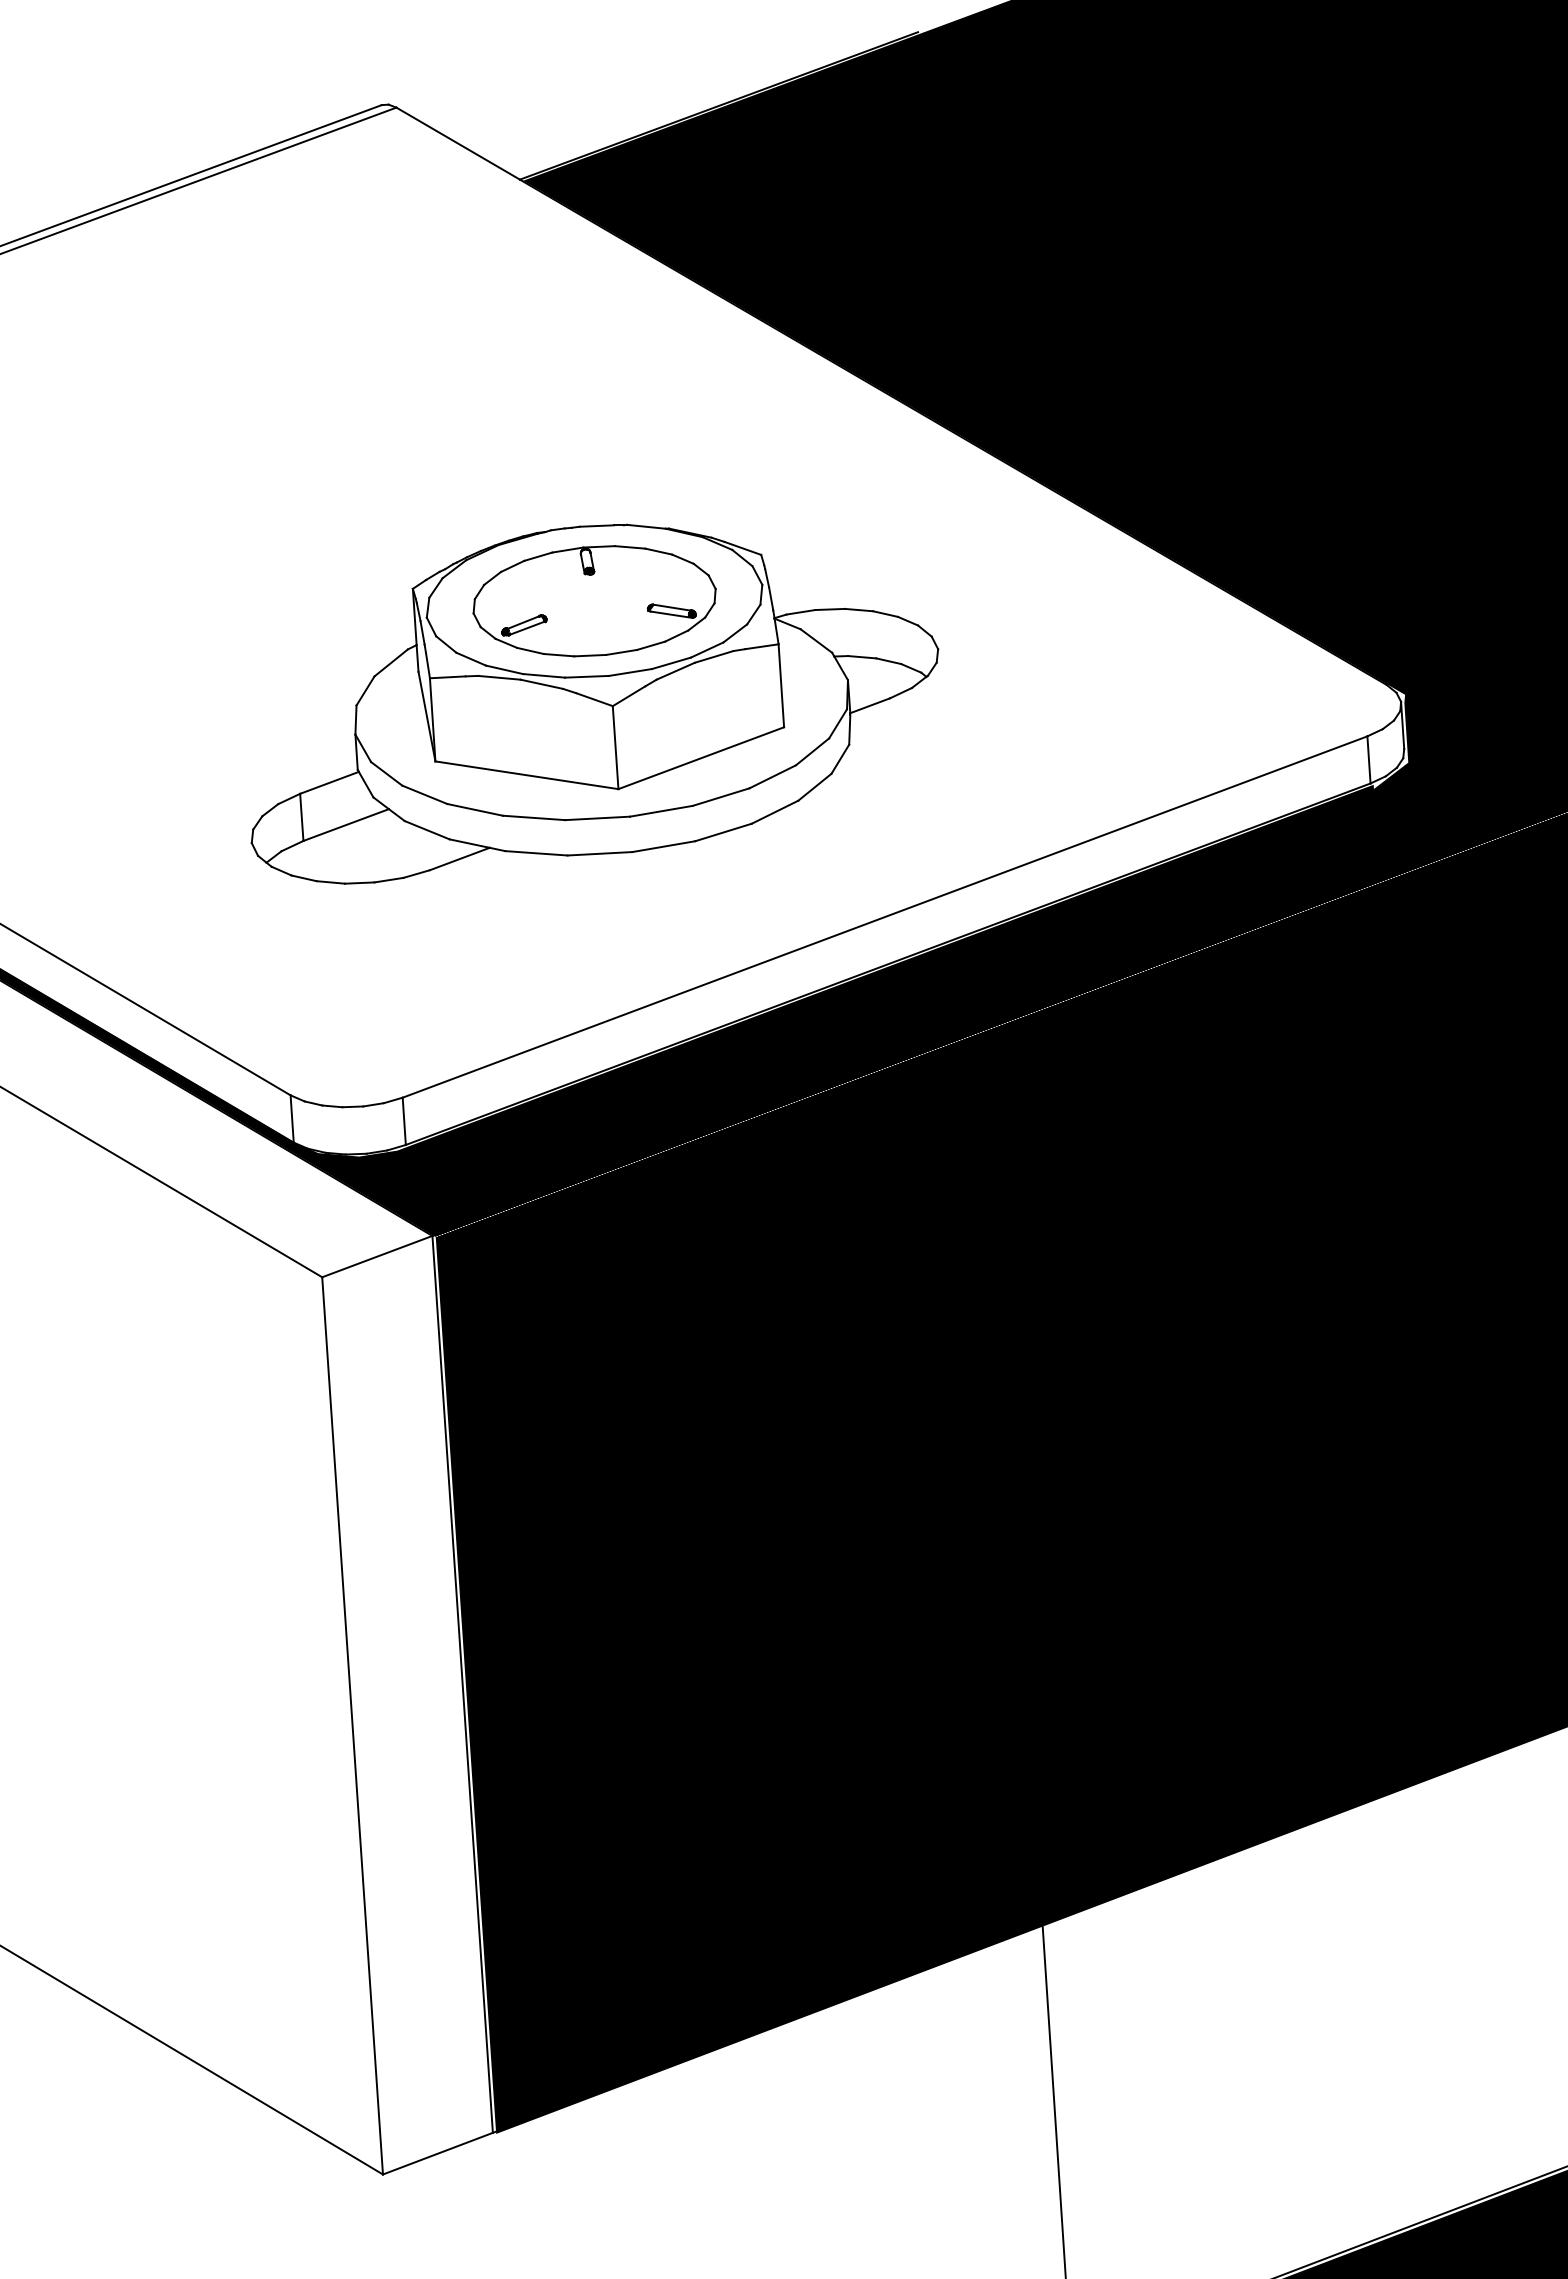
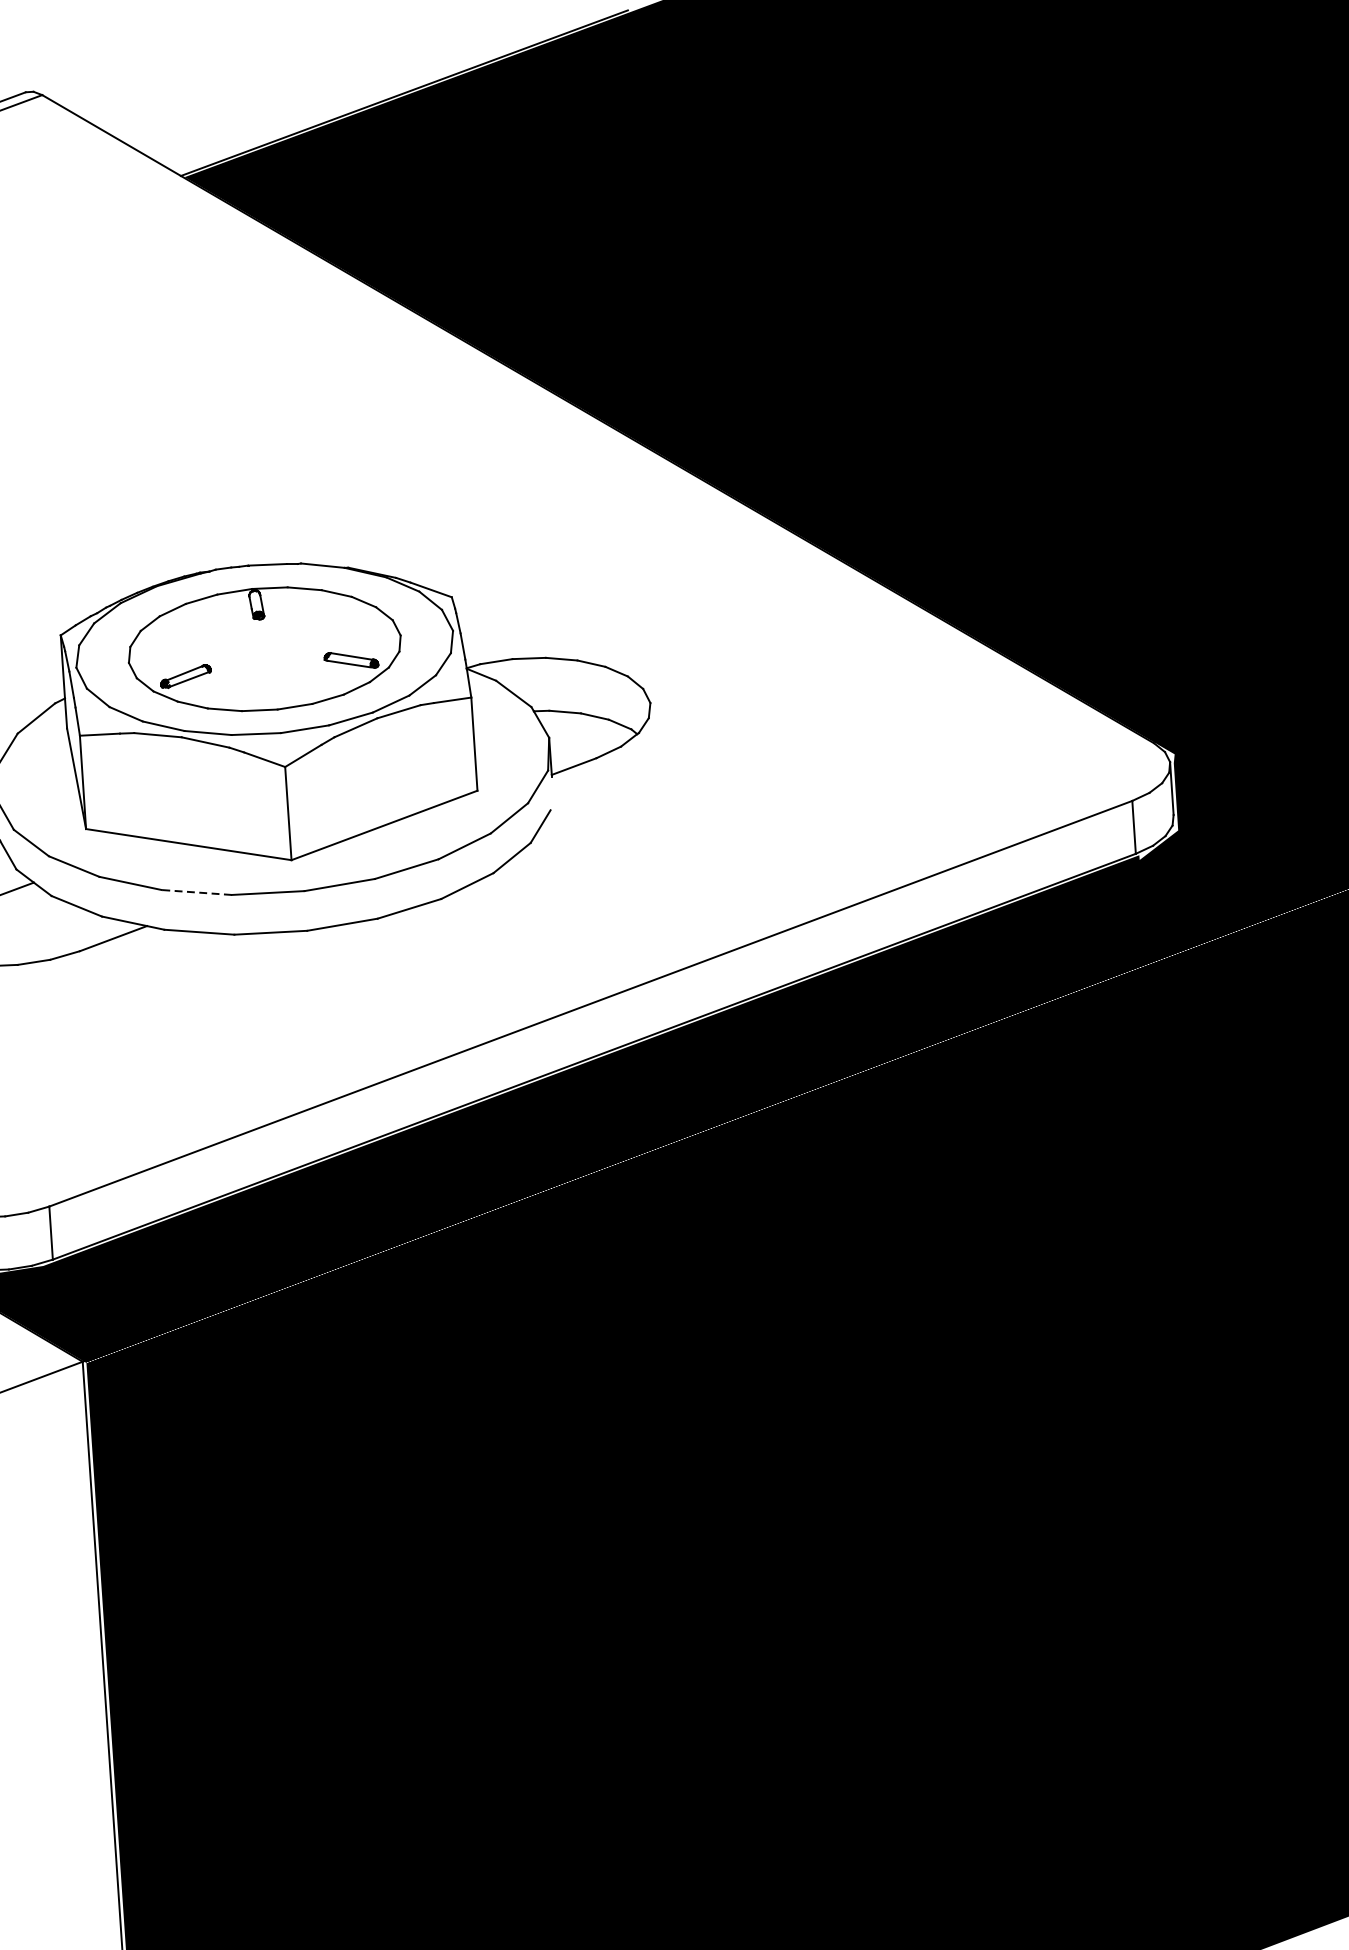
line: (849, 729) -> (550, 793), removed
line: (533, 817) -> (196, 892), solid -> dashed

